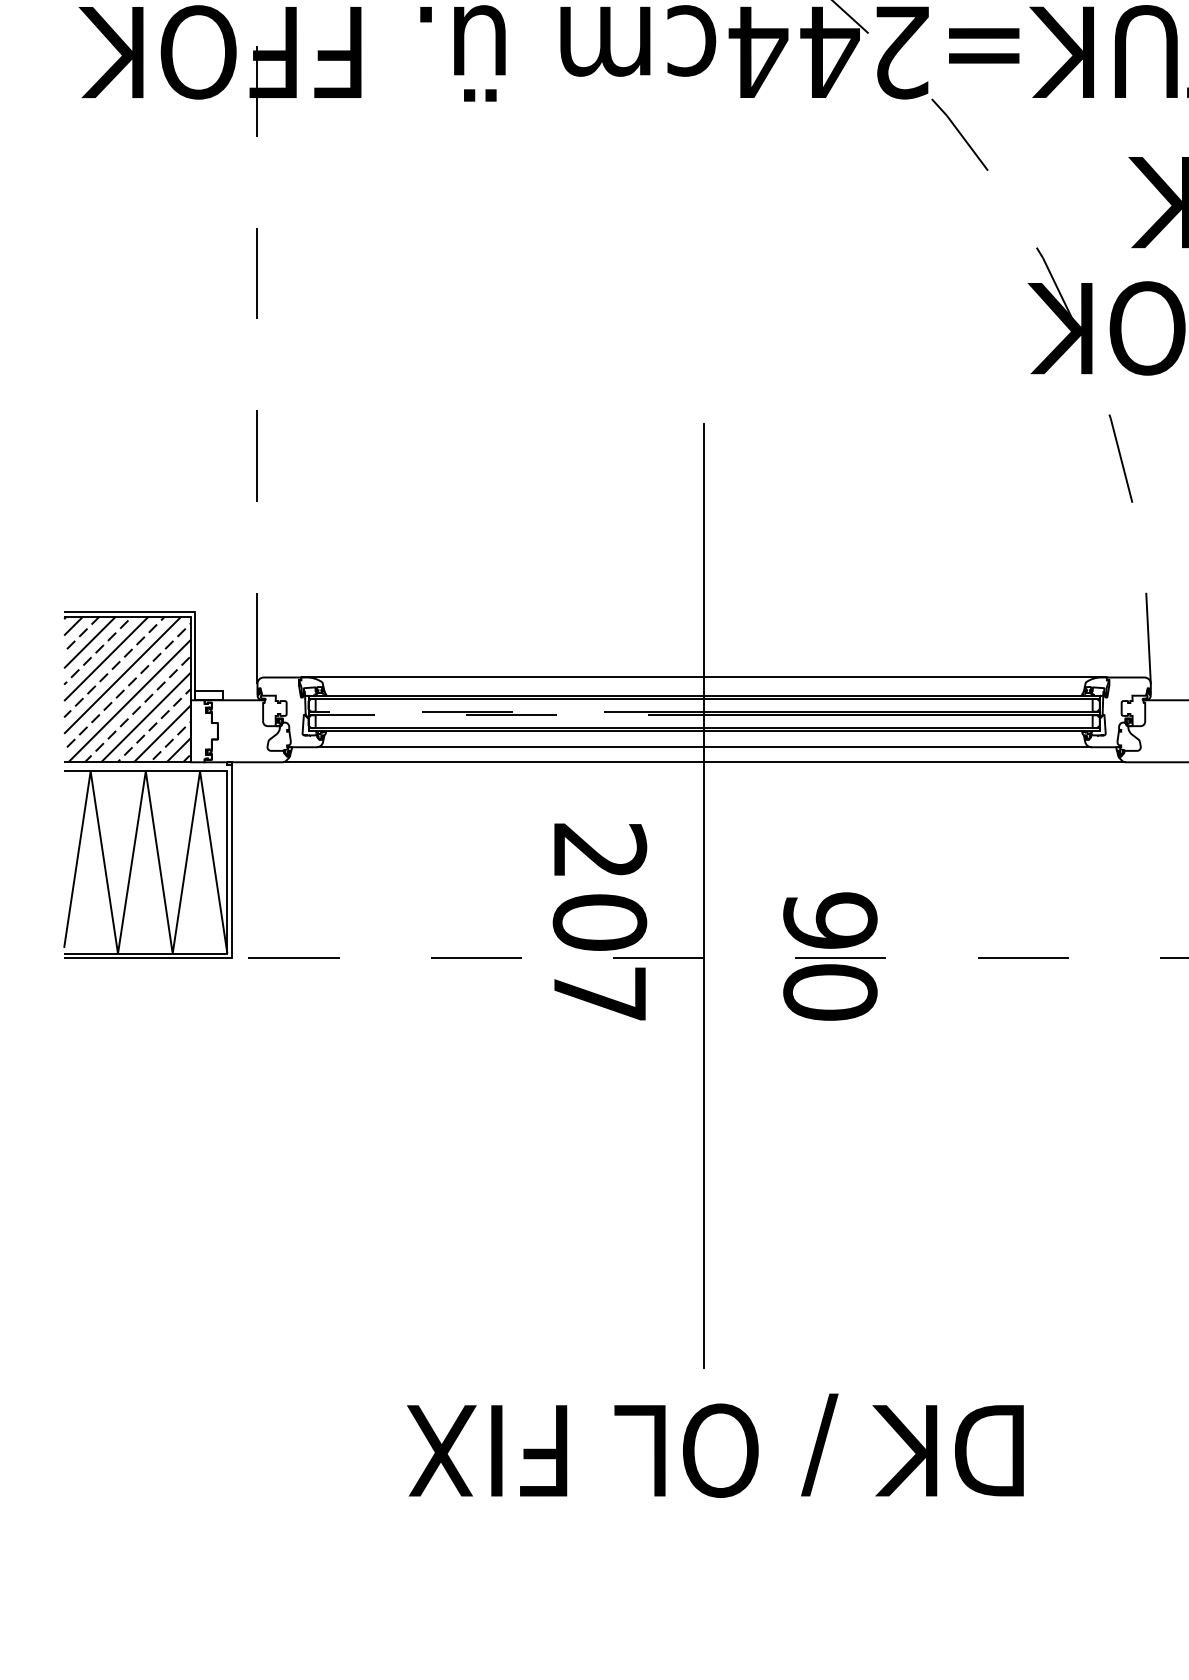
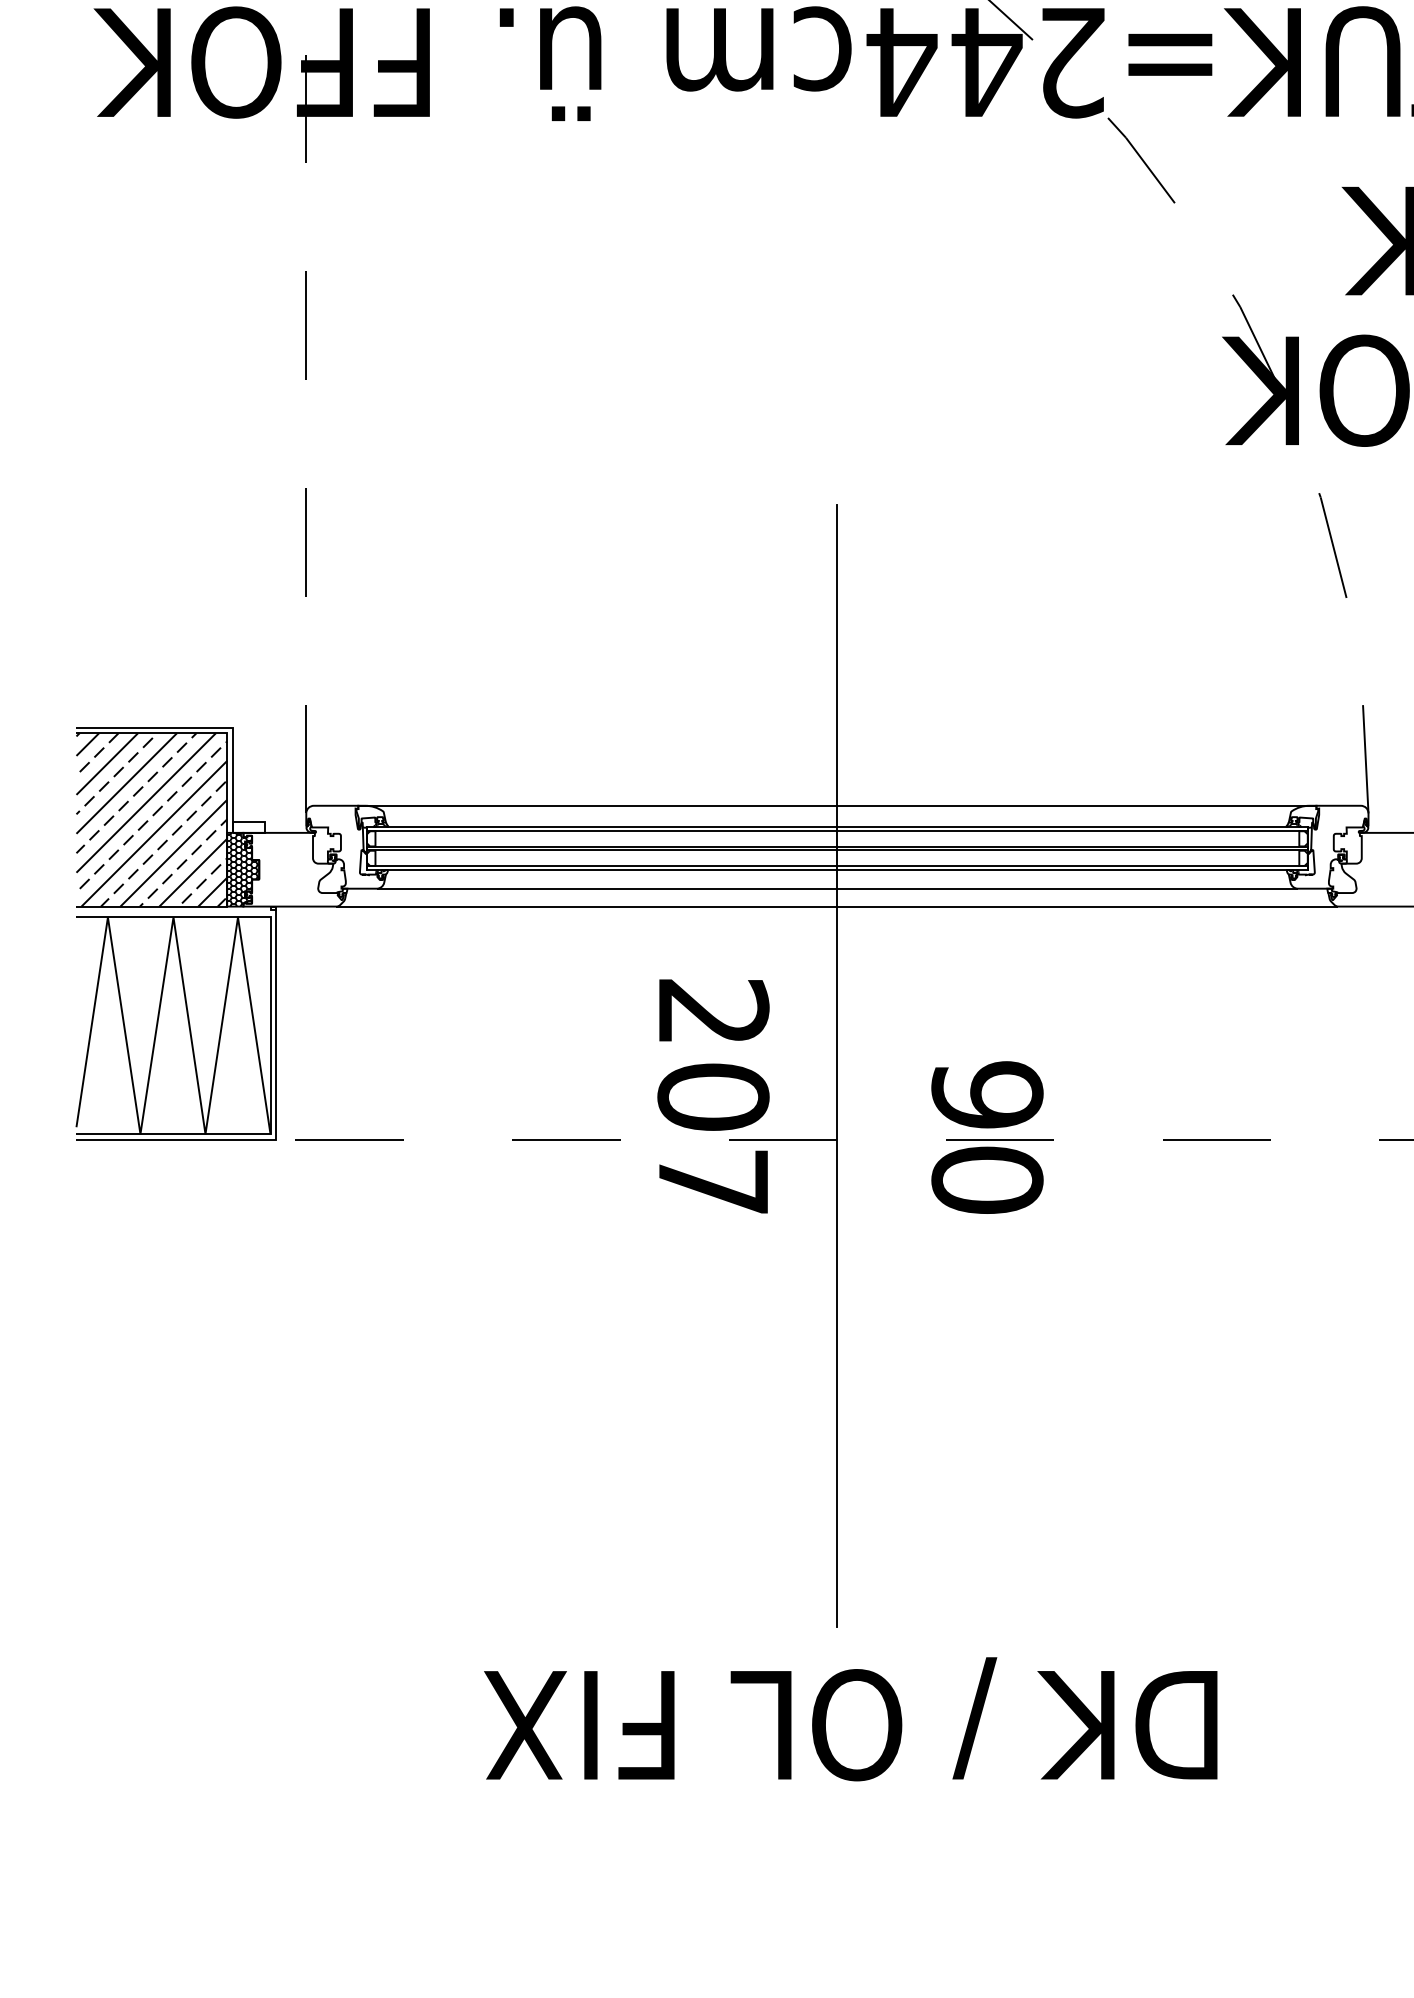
line: (308, 713) -> (366, 848), dashed -> solid
hatch: (203, 731) -> (242, 869), added

